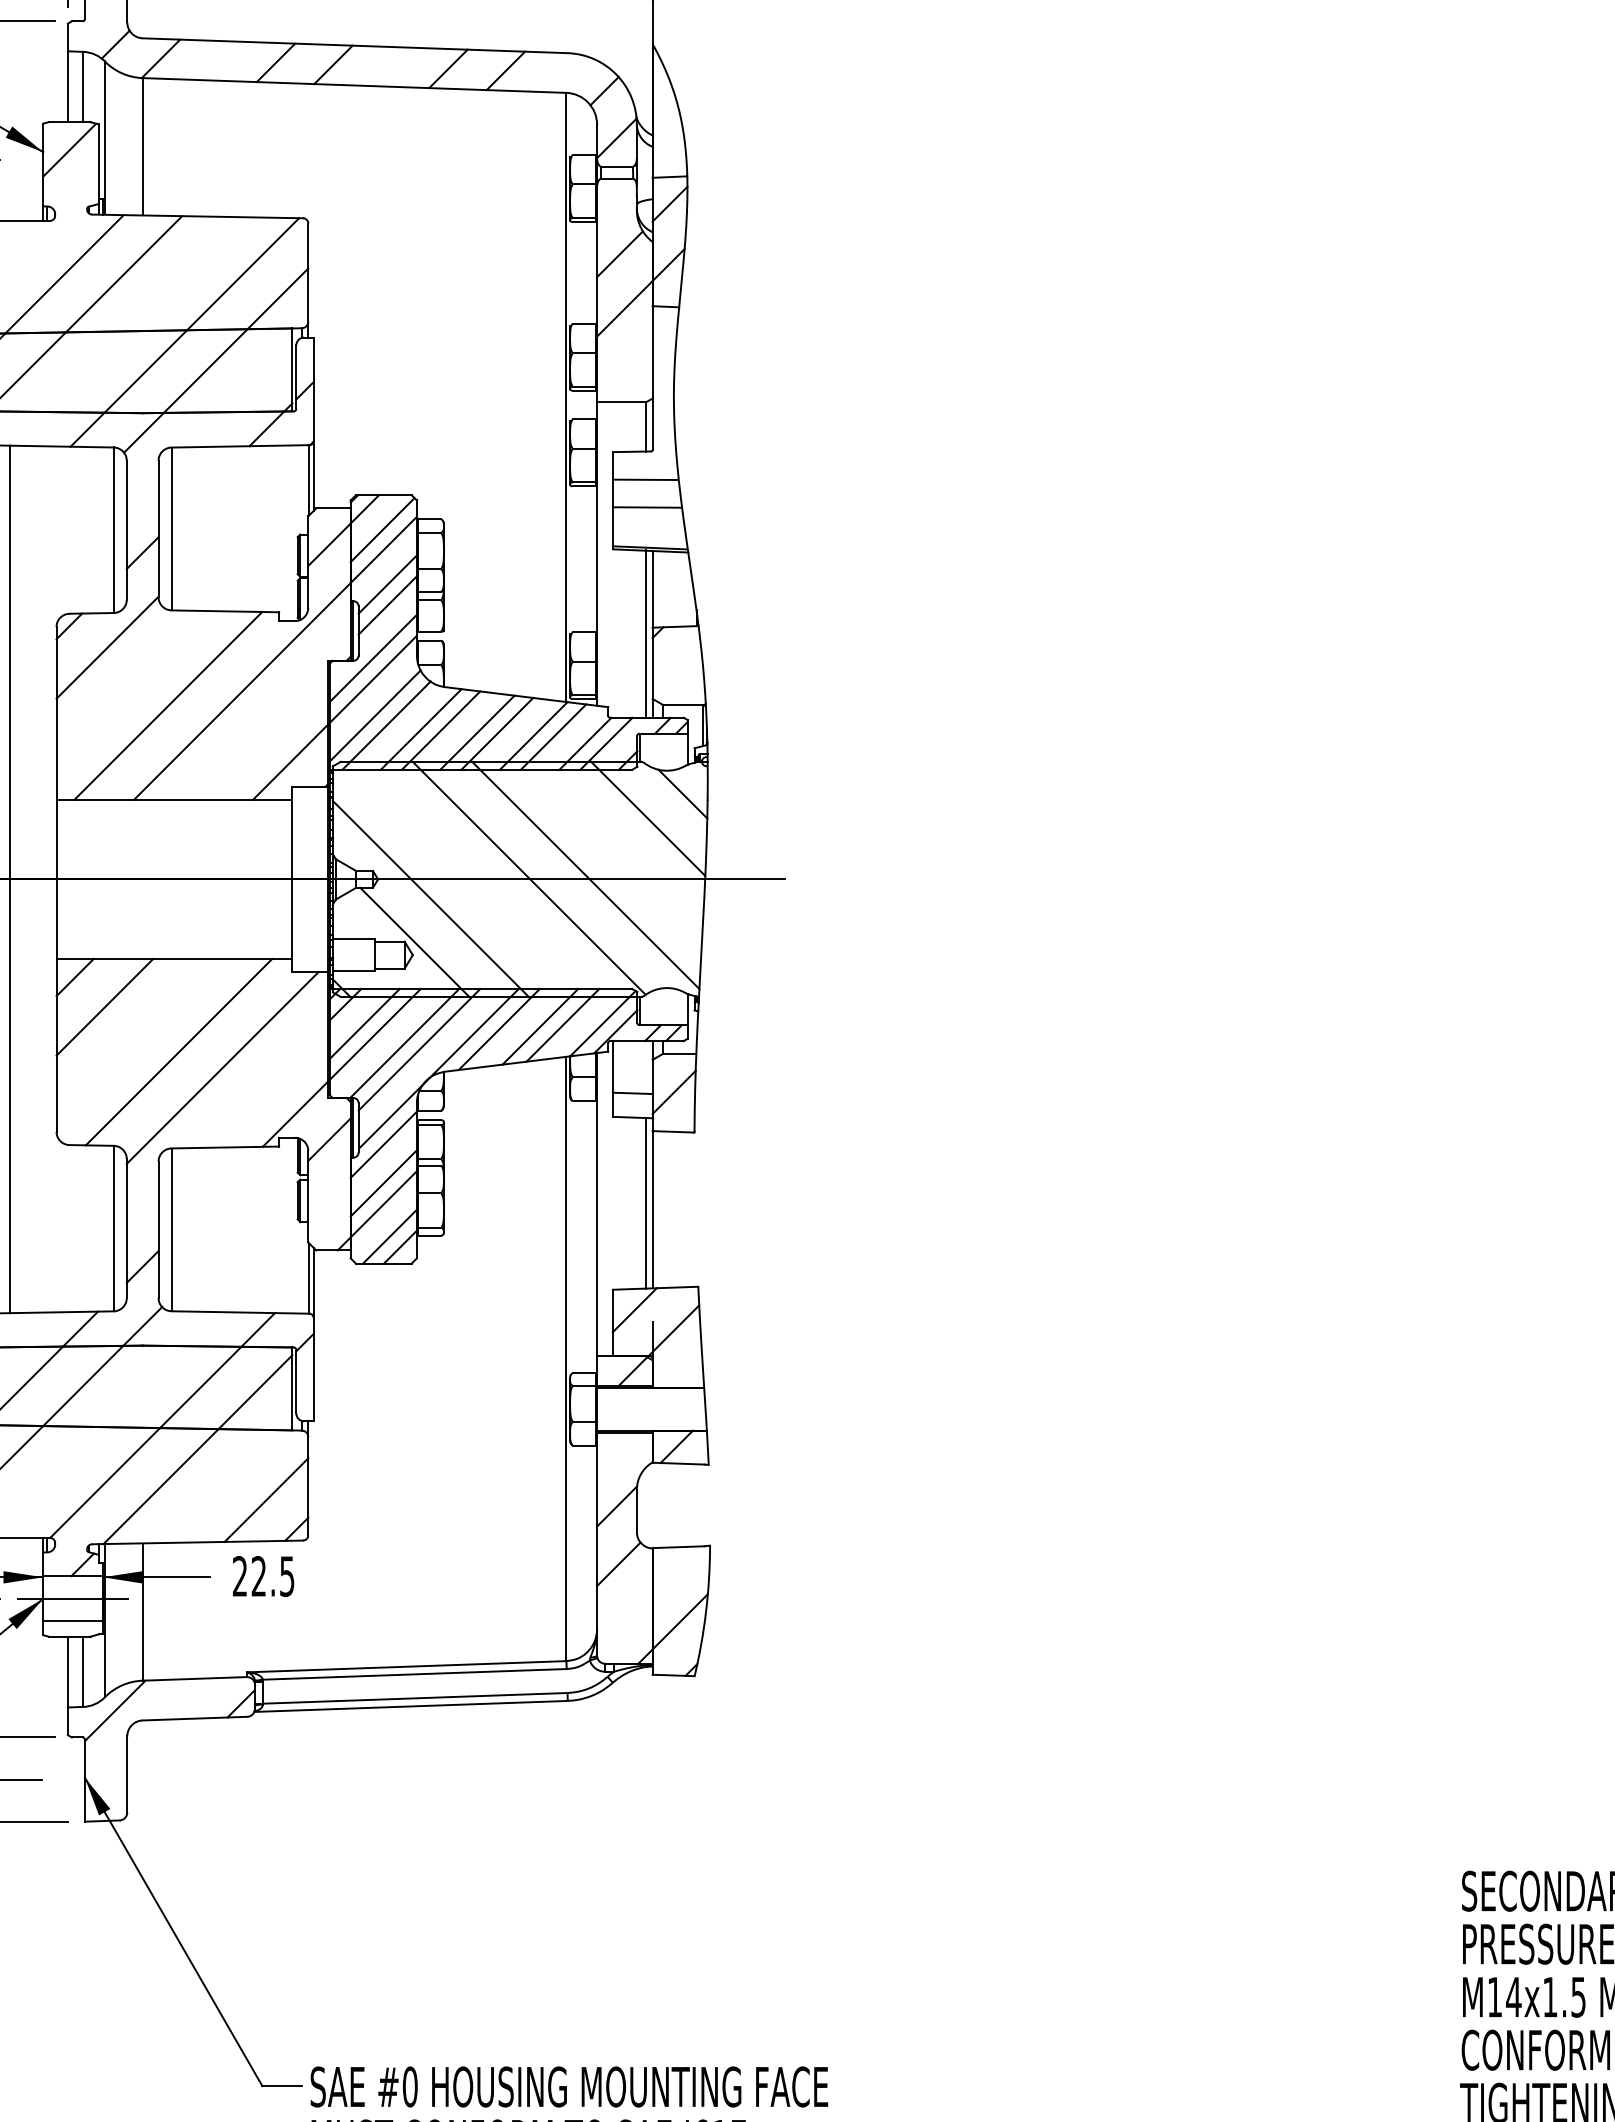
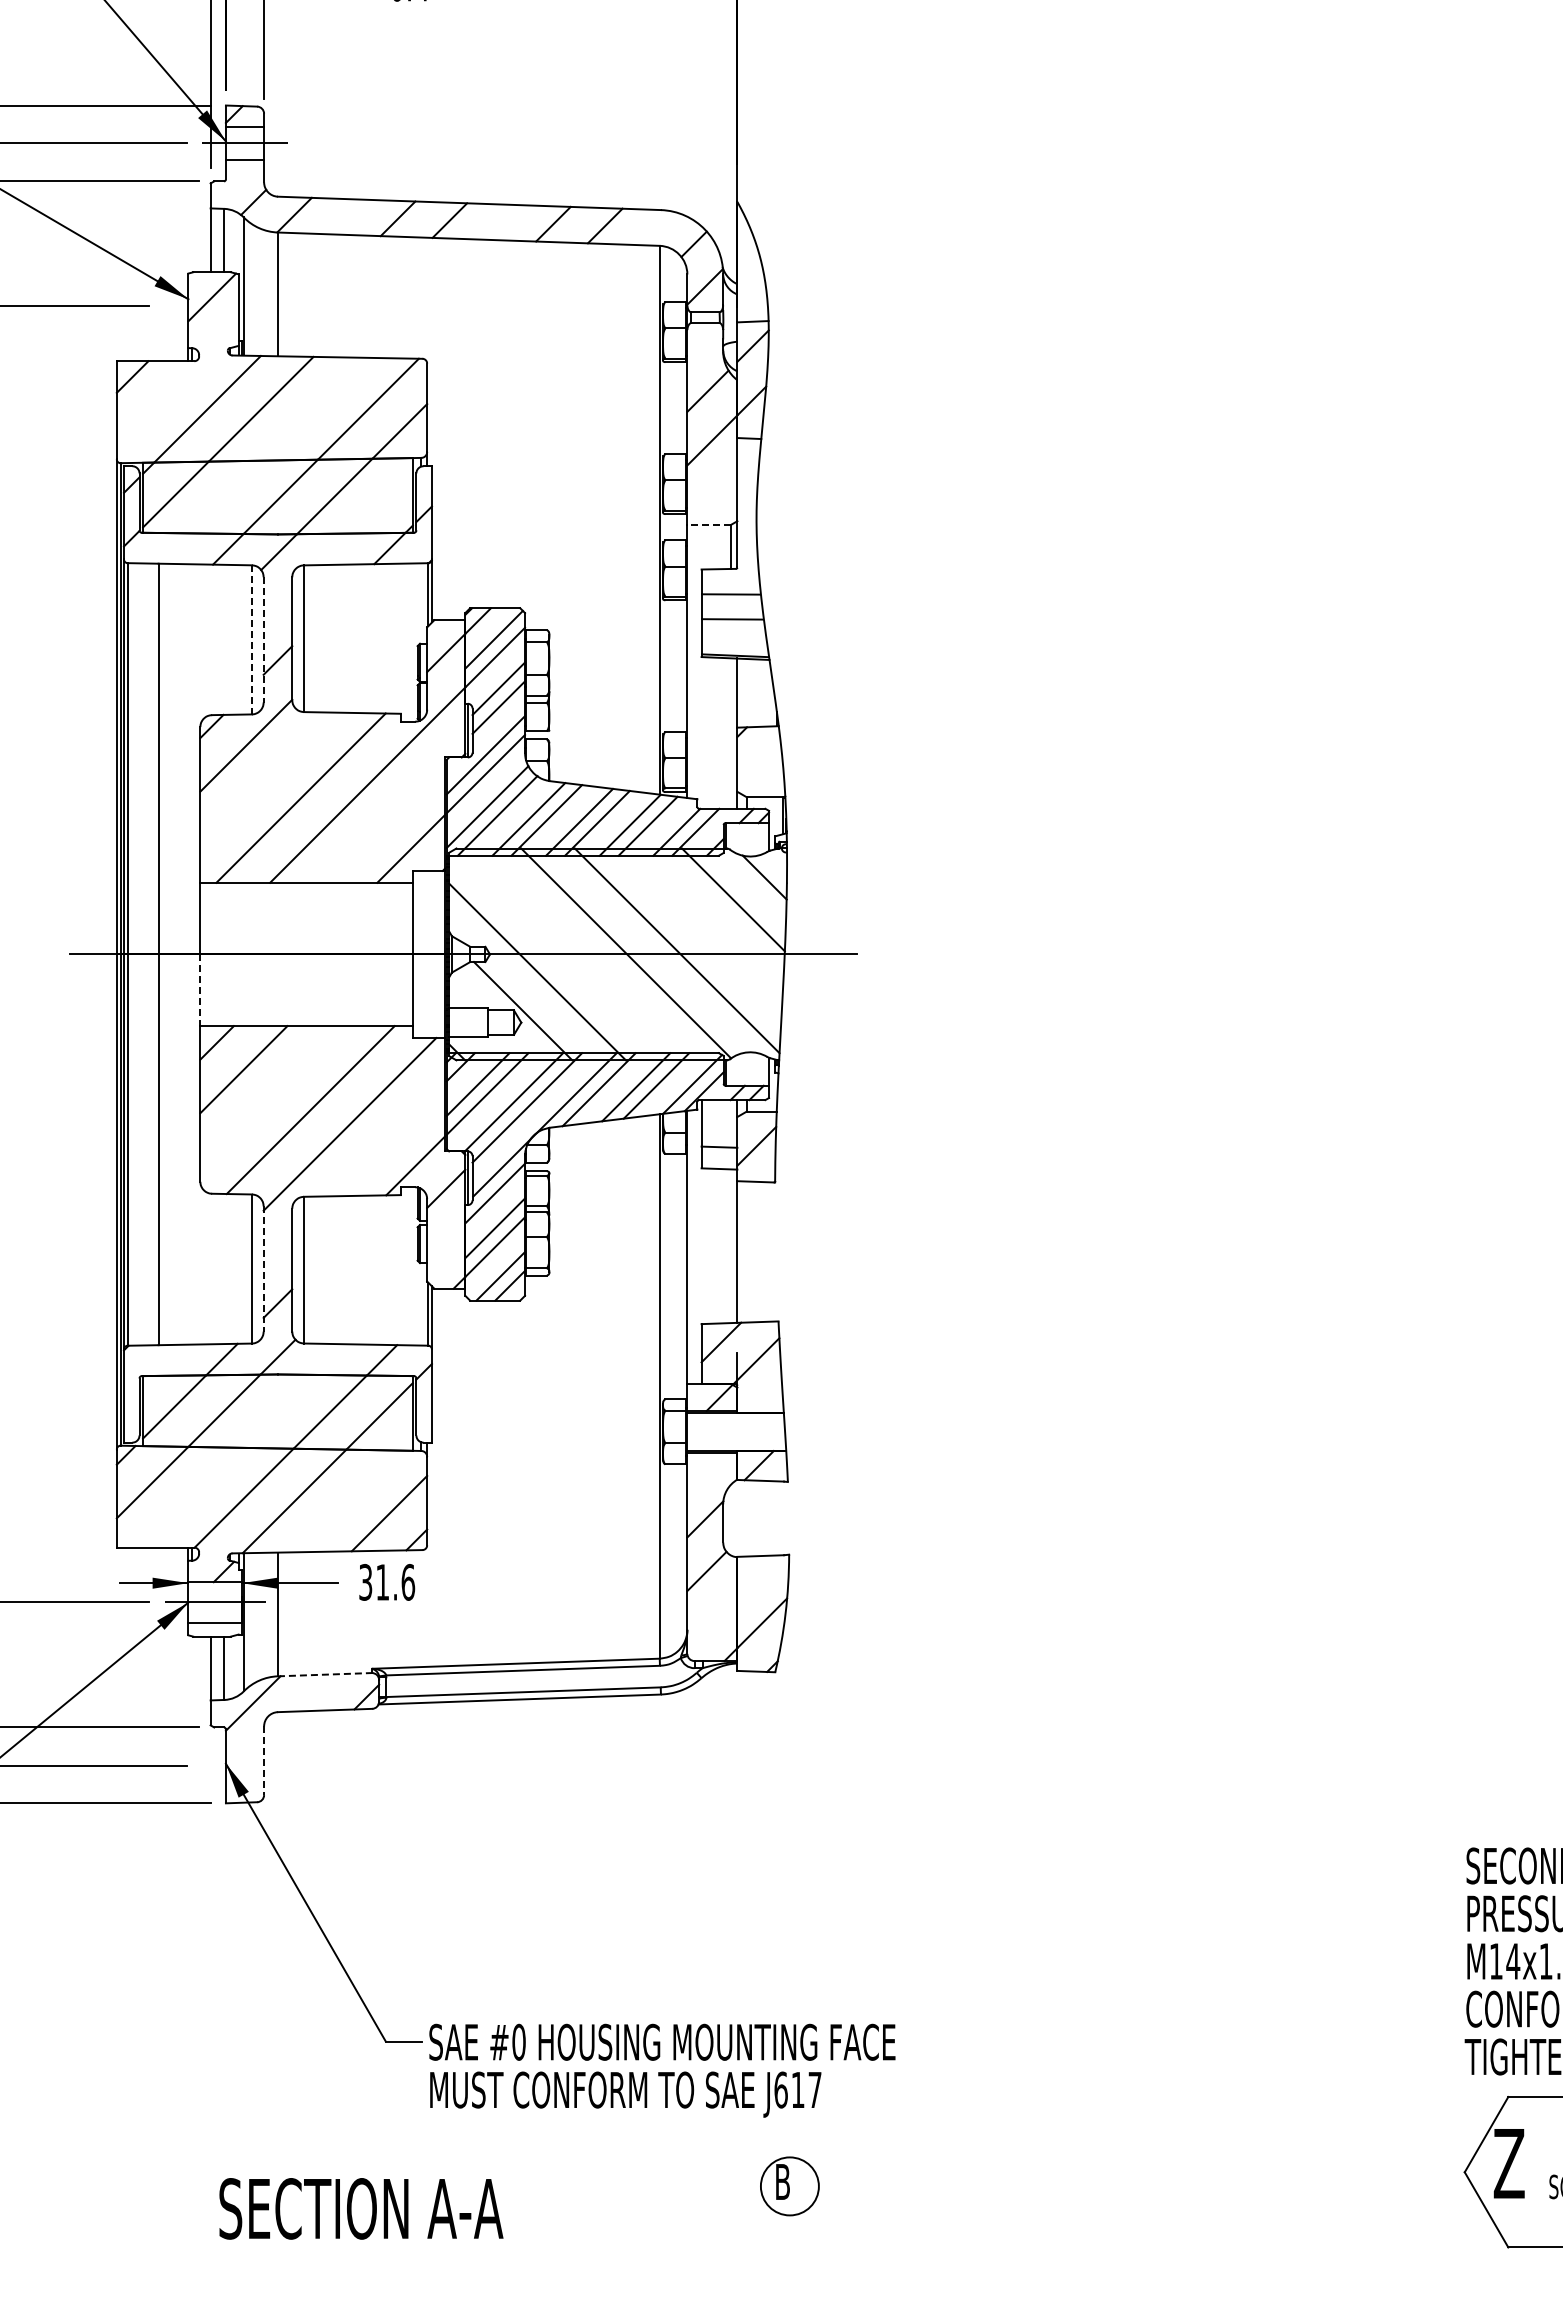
line: (620, 402) -> (708, 524), solid -> dashed
line: (126, 529) -> (263, 639), solid -> dashed
line: (113, 530) -> (251, 640), solid -> dashed
line: (646, 634) -> (731, 733), removed
line: (56, 919) -> (200, 990), solid -> dashed
line: (646, 1203) -> (731, 1246), removed
line: (126, 1229) -> (263, 1269), solid -> dashed
text: (264, 1576) -> (387, 1582), 22.5 -> 31.6
line: (194, 1678) -> (324, 1674), solid -> dashed
line: (127, 1775) -> (264, 1761), solid -> dashed

